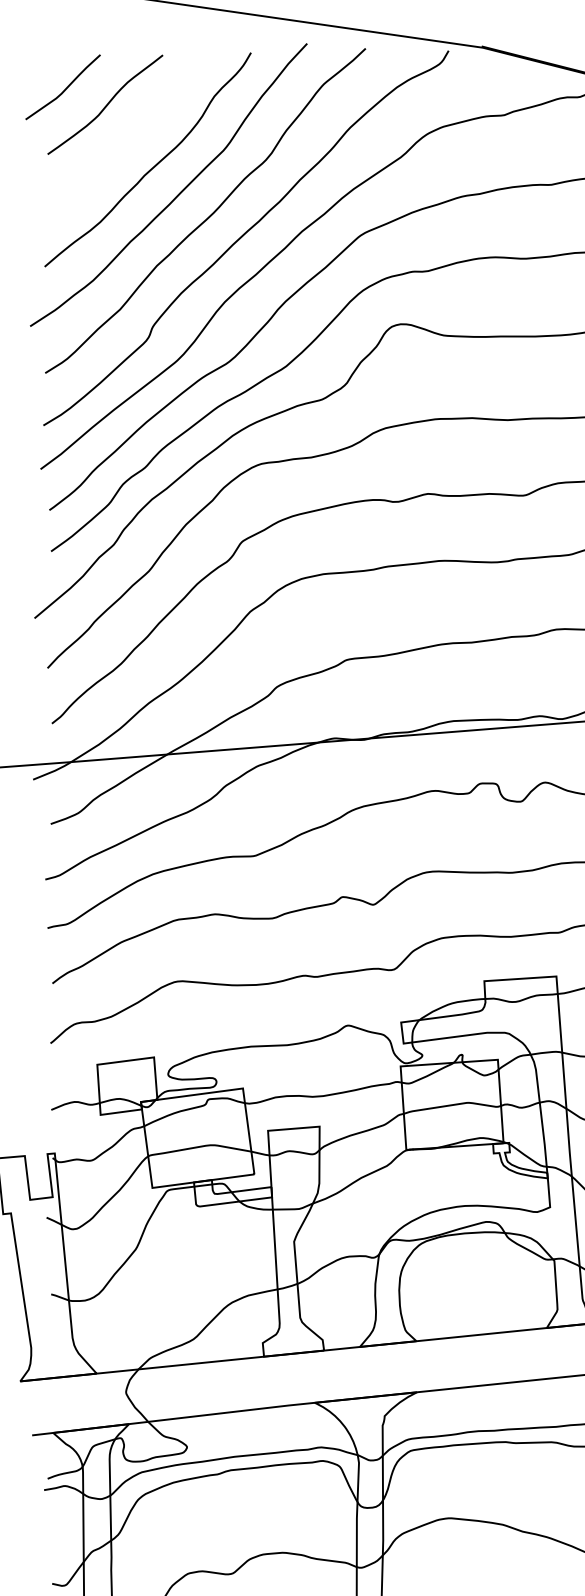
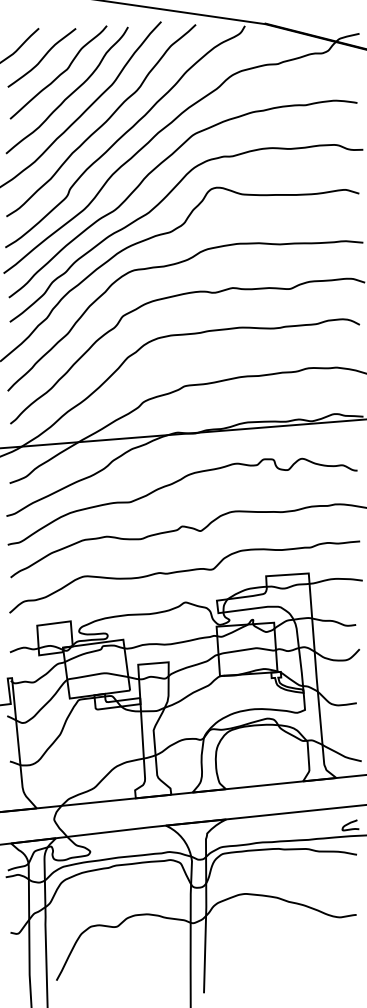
curve: (136, 131) -> (60, 73), added

